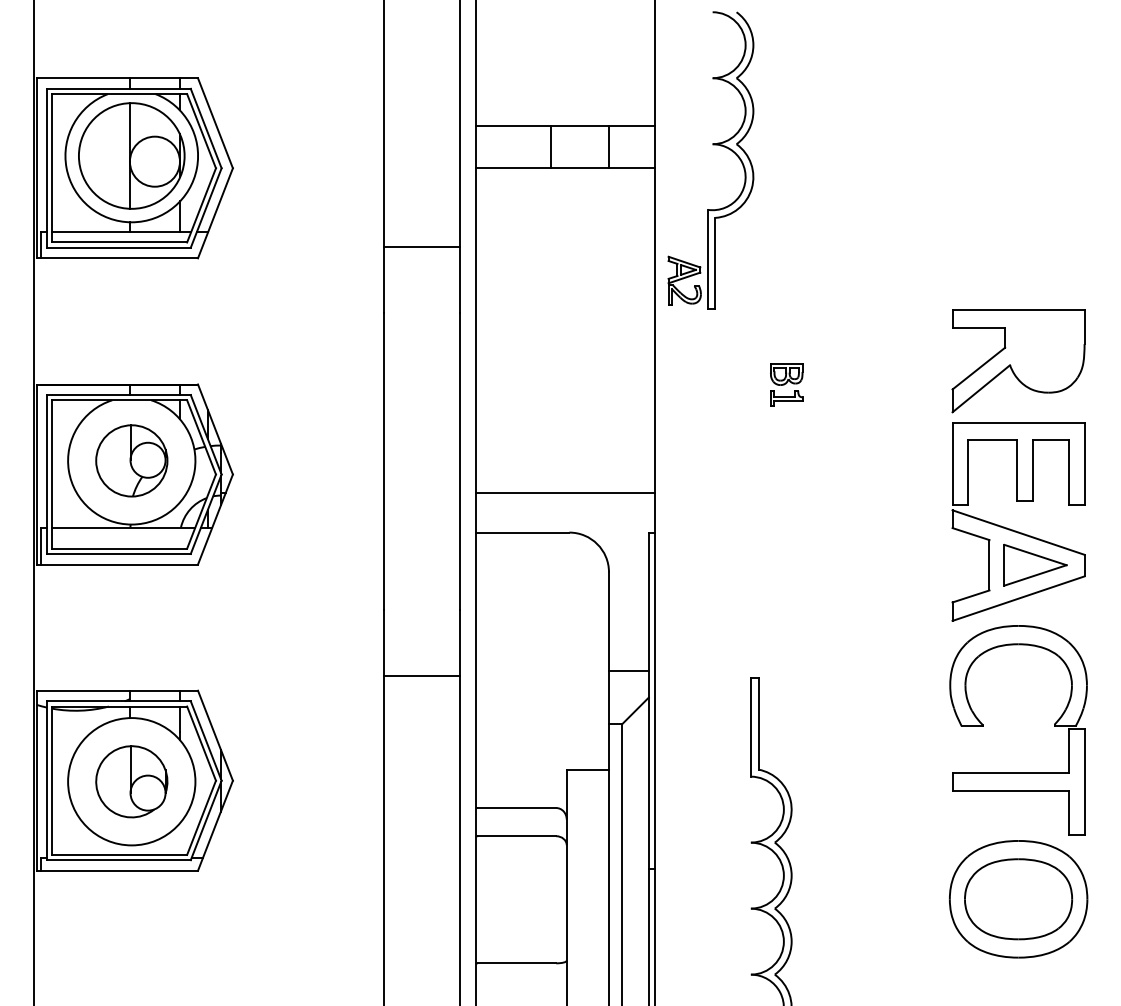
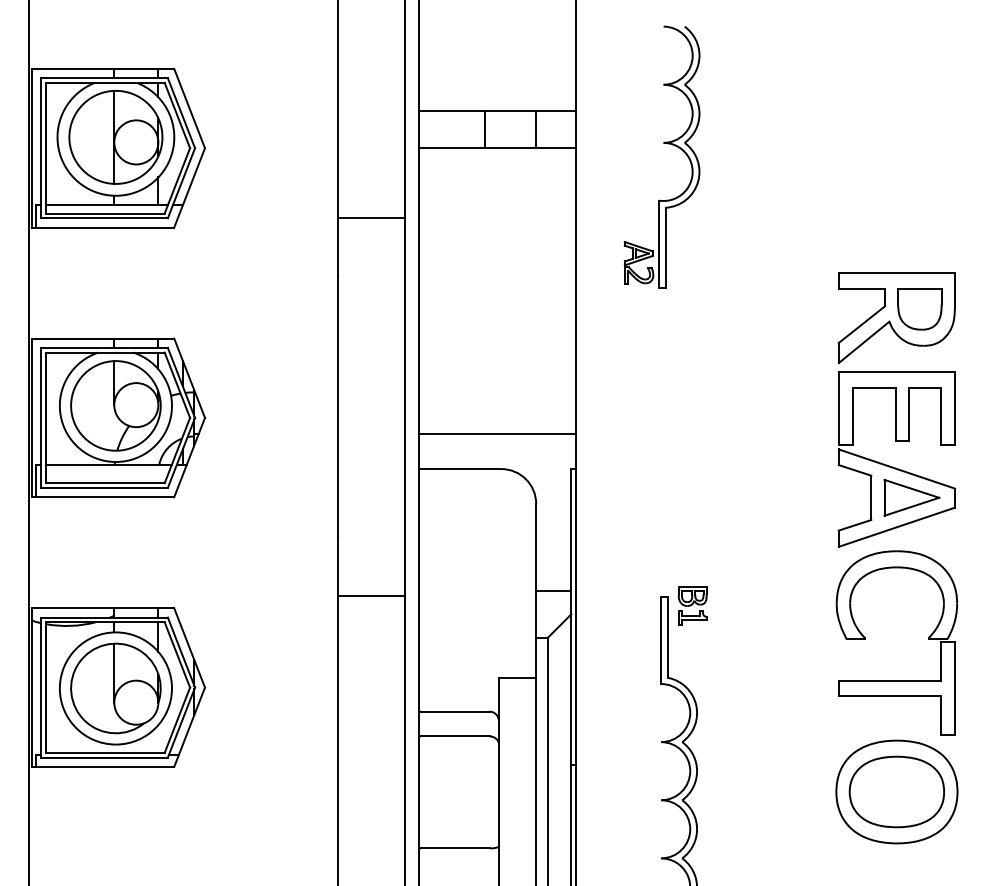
part: (712, 145) -> (663, 144), moved
part: (1044, 351) -> (919, 309), added
part: (786, 384) -> (692, 605), moved
part: (131, 460) -> (115, 405), size x1.43
part: (131, 781) -> (115, 688), size x1.43

